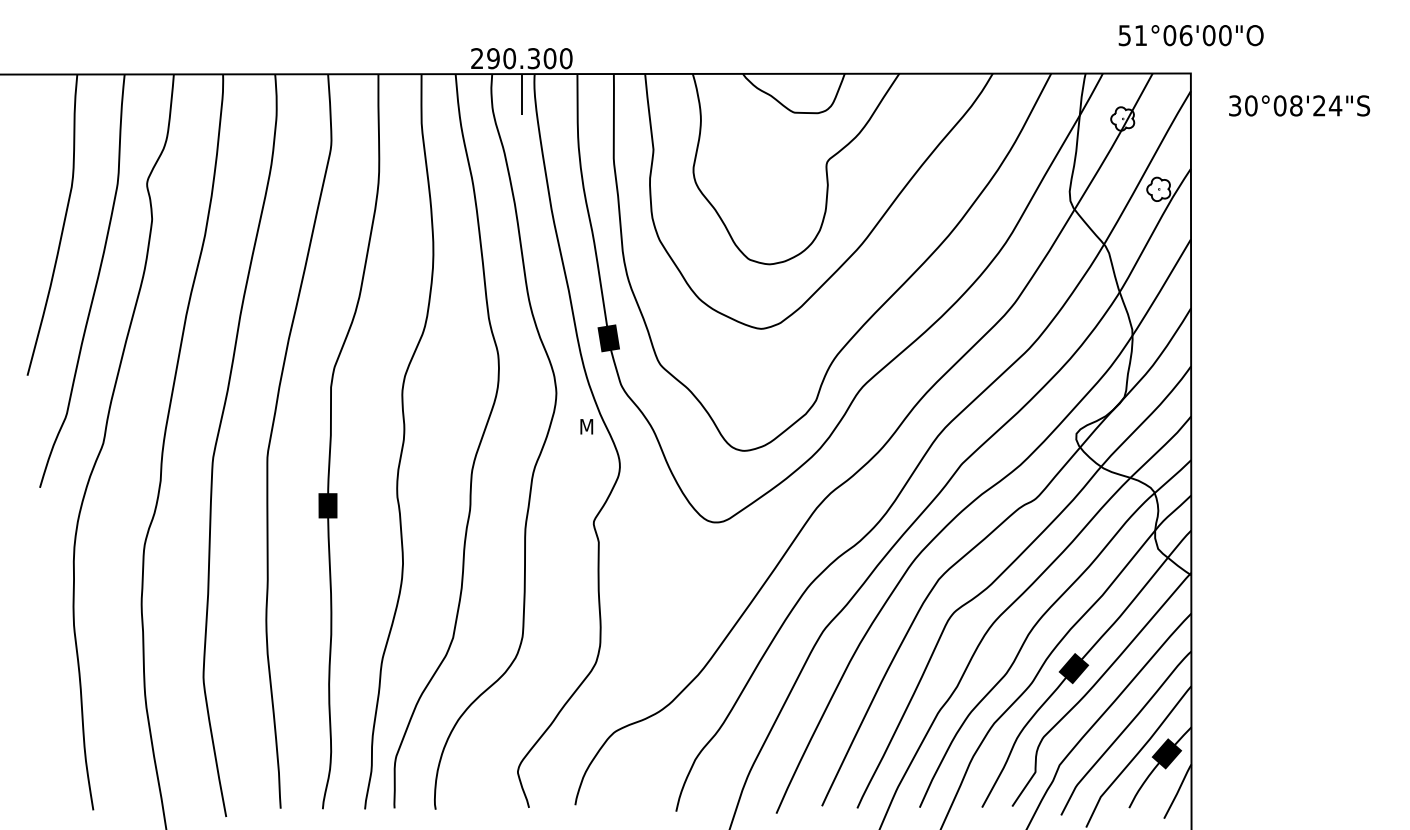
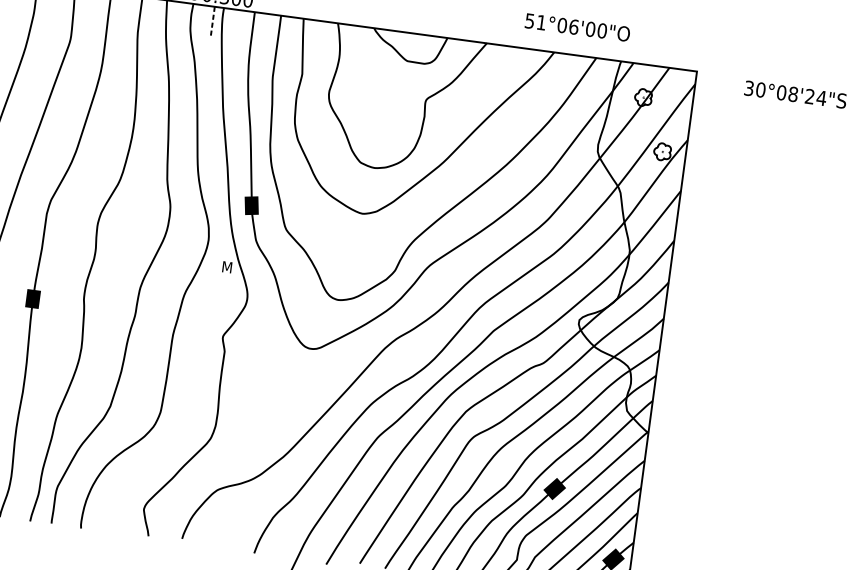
text: (1190, 35) -> (577, 27), moved
line: (521, 94) -> (212, 21), solid -> dashed
text: (1299, 105) -> (795, 94), moved

